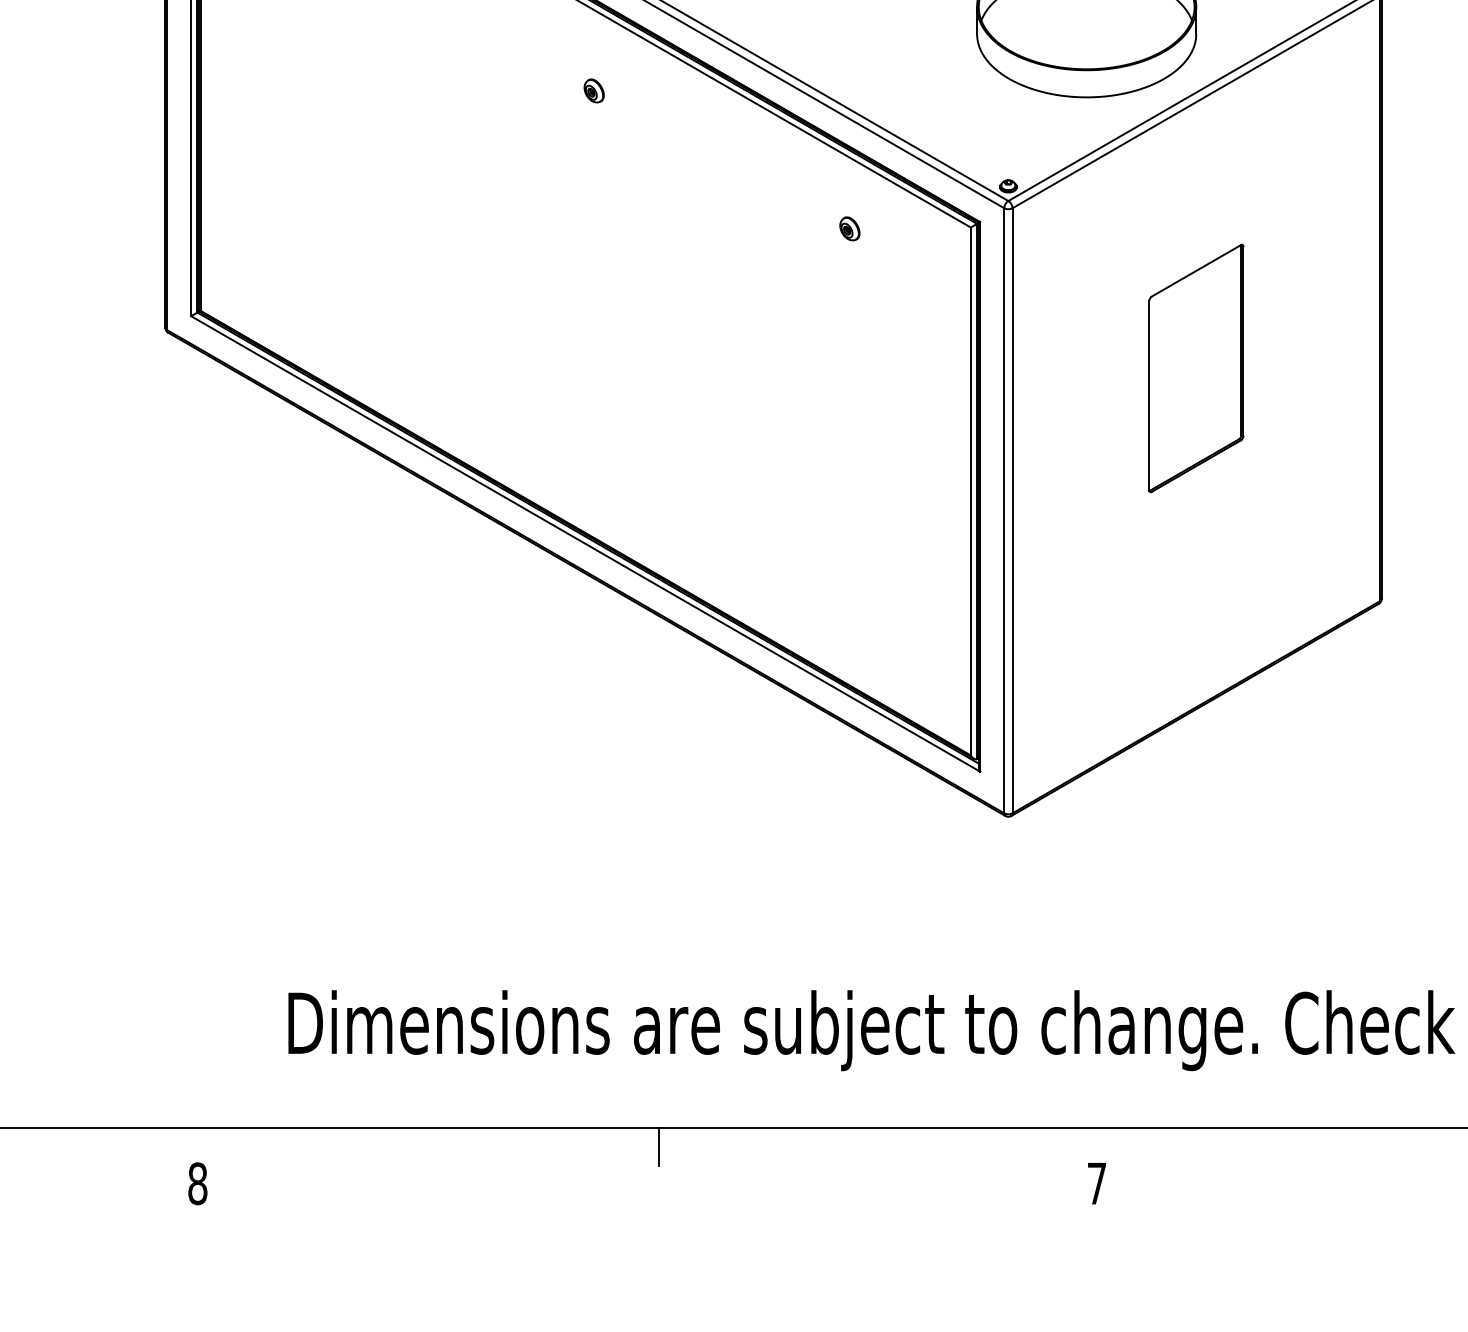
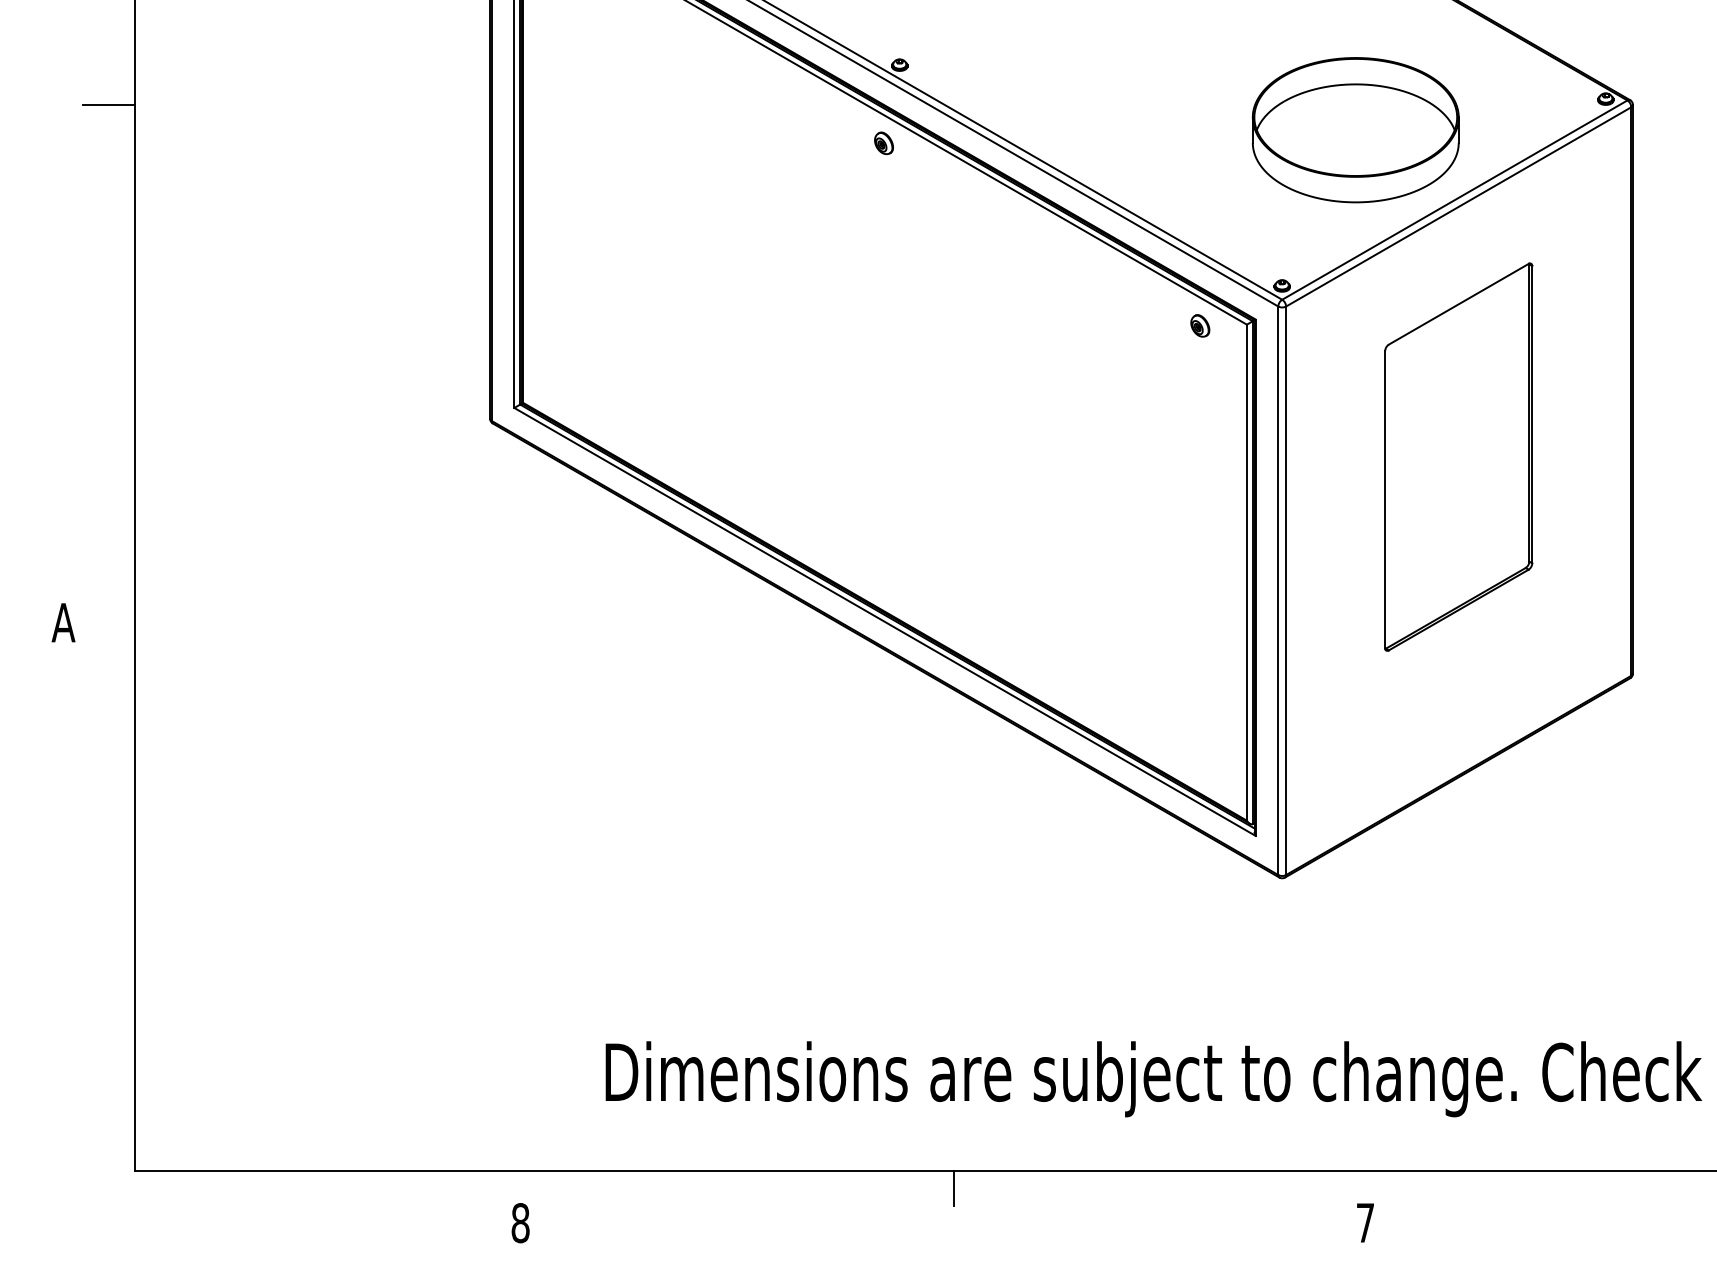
part: (593, 91) -> (883, 143), moved
part: (850, 228) -> (1200, 325), moved
part: (1196, 367) -> (1458, 456), size x1.67

